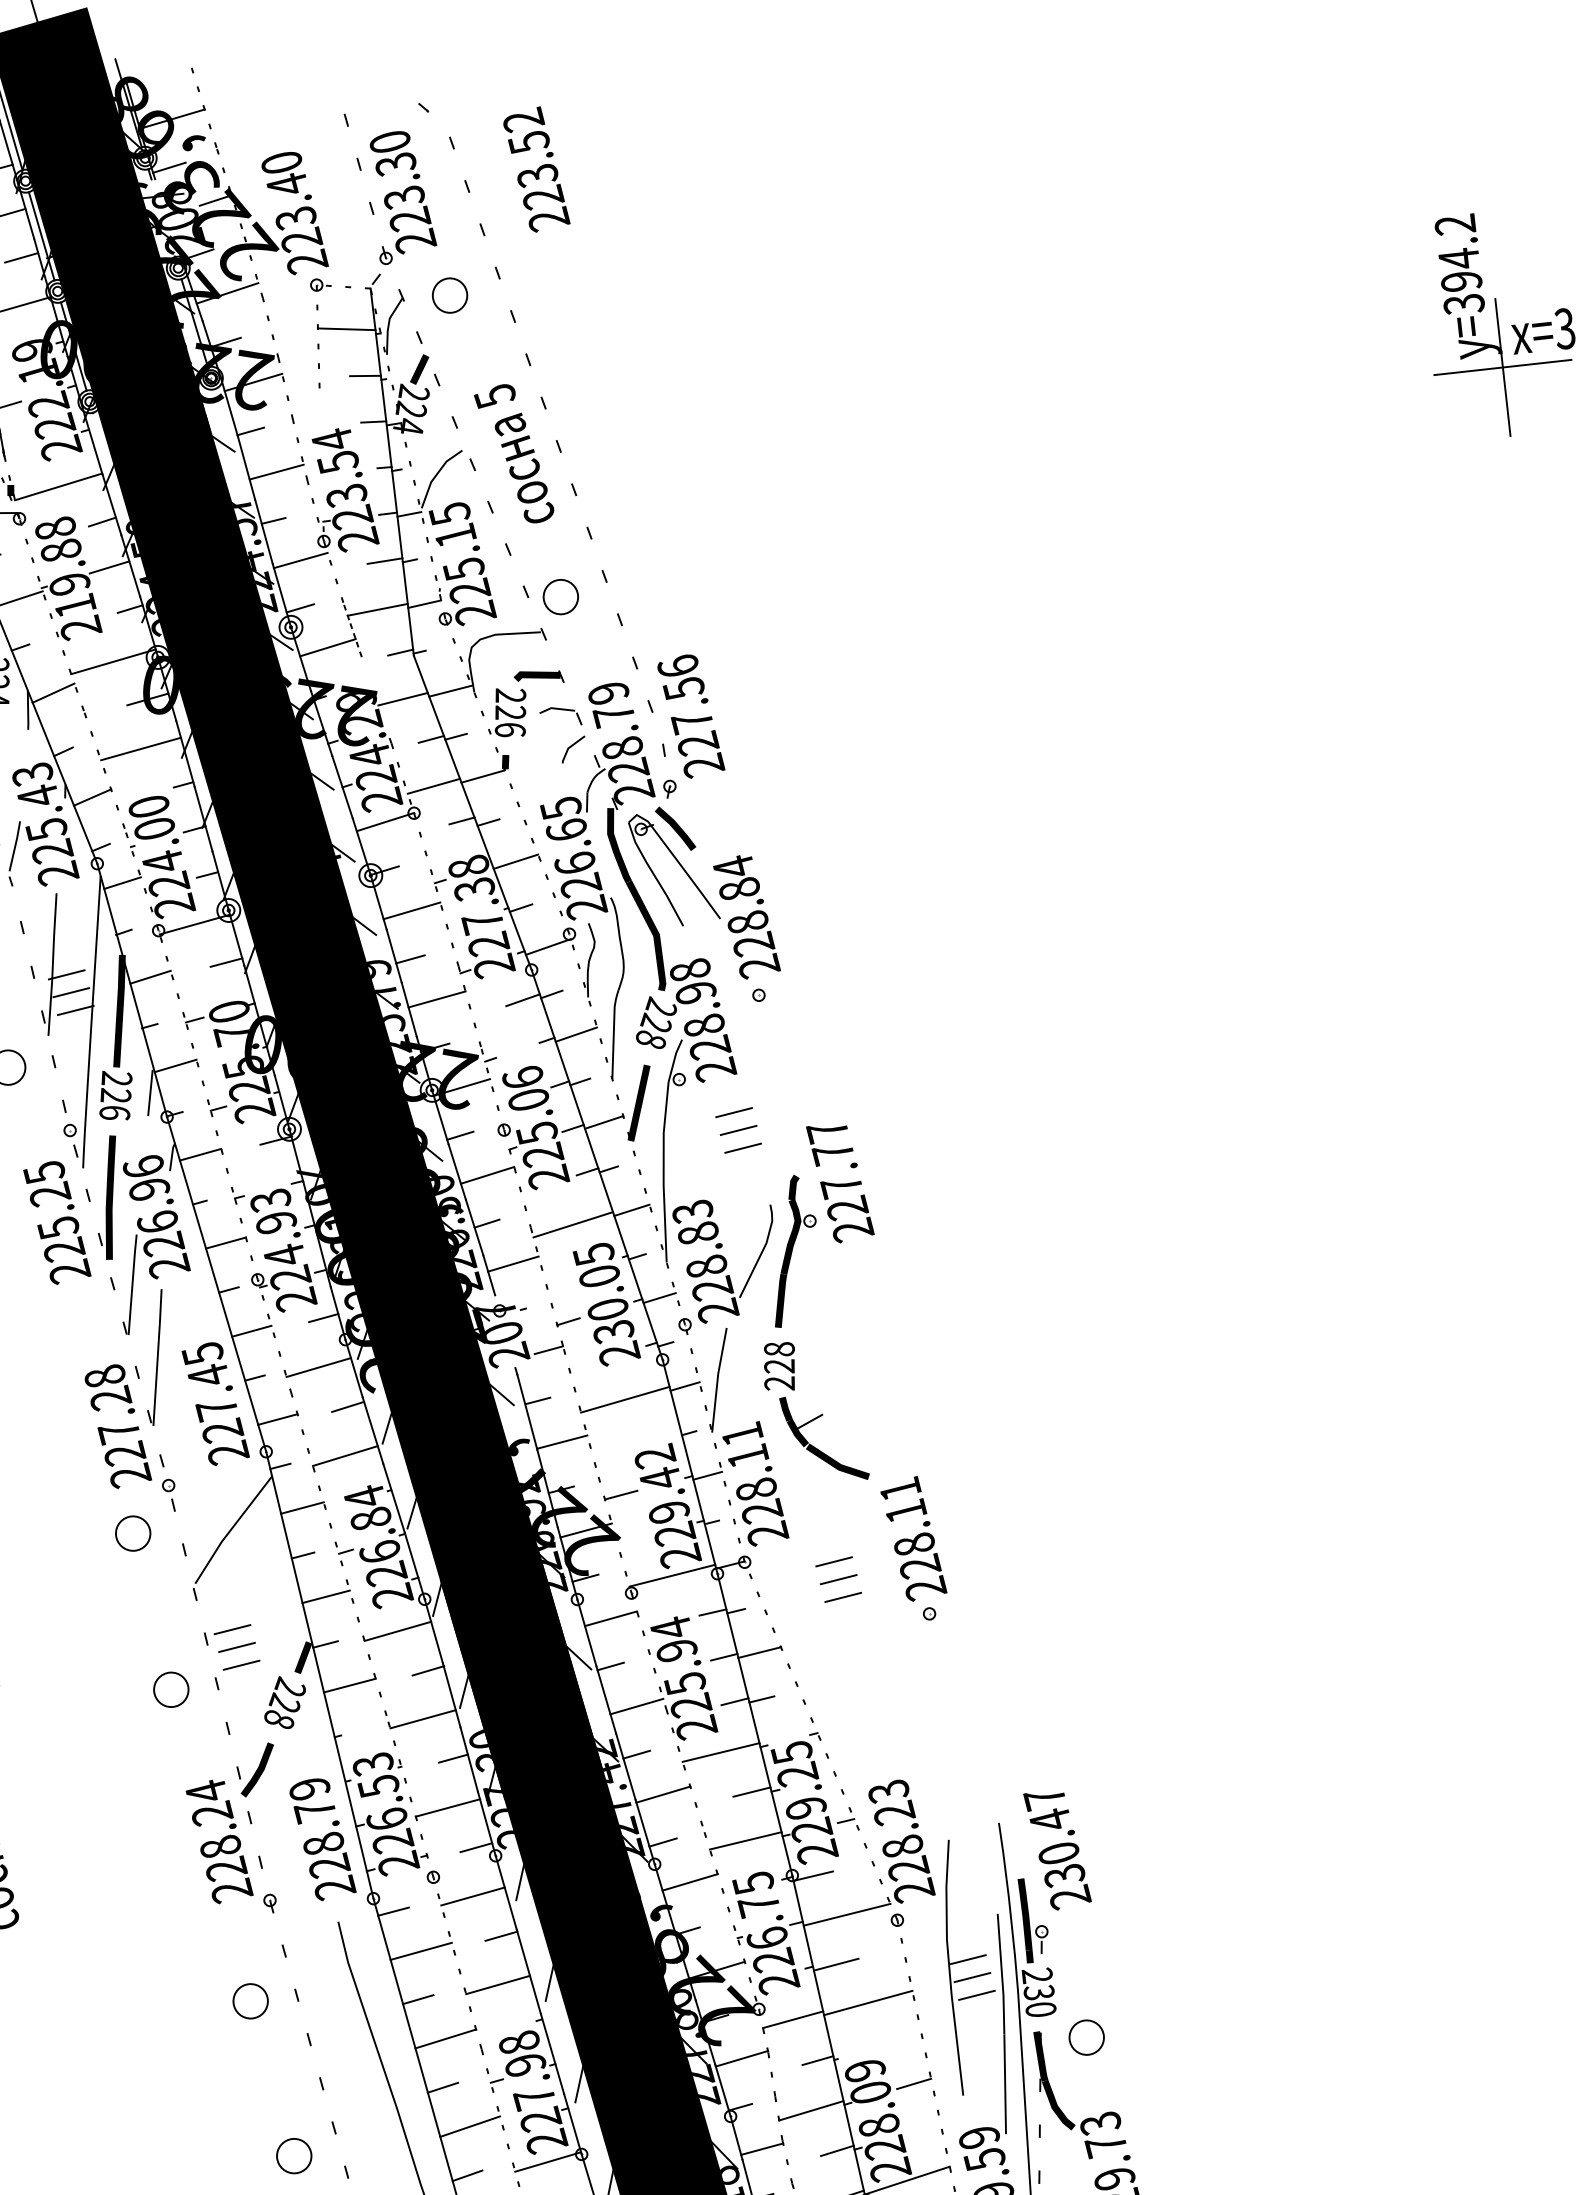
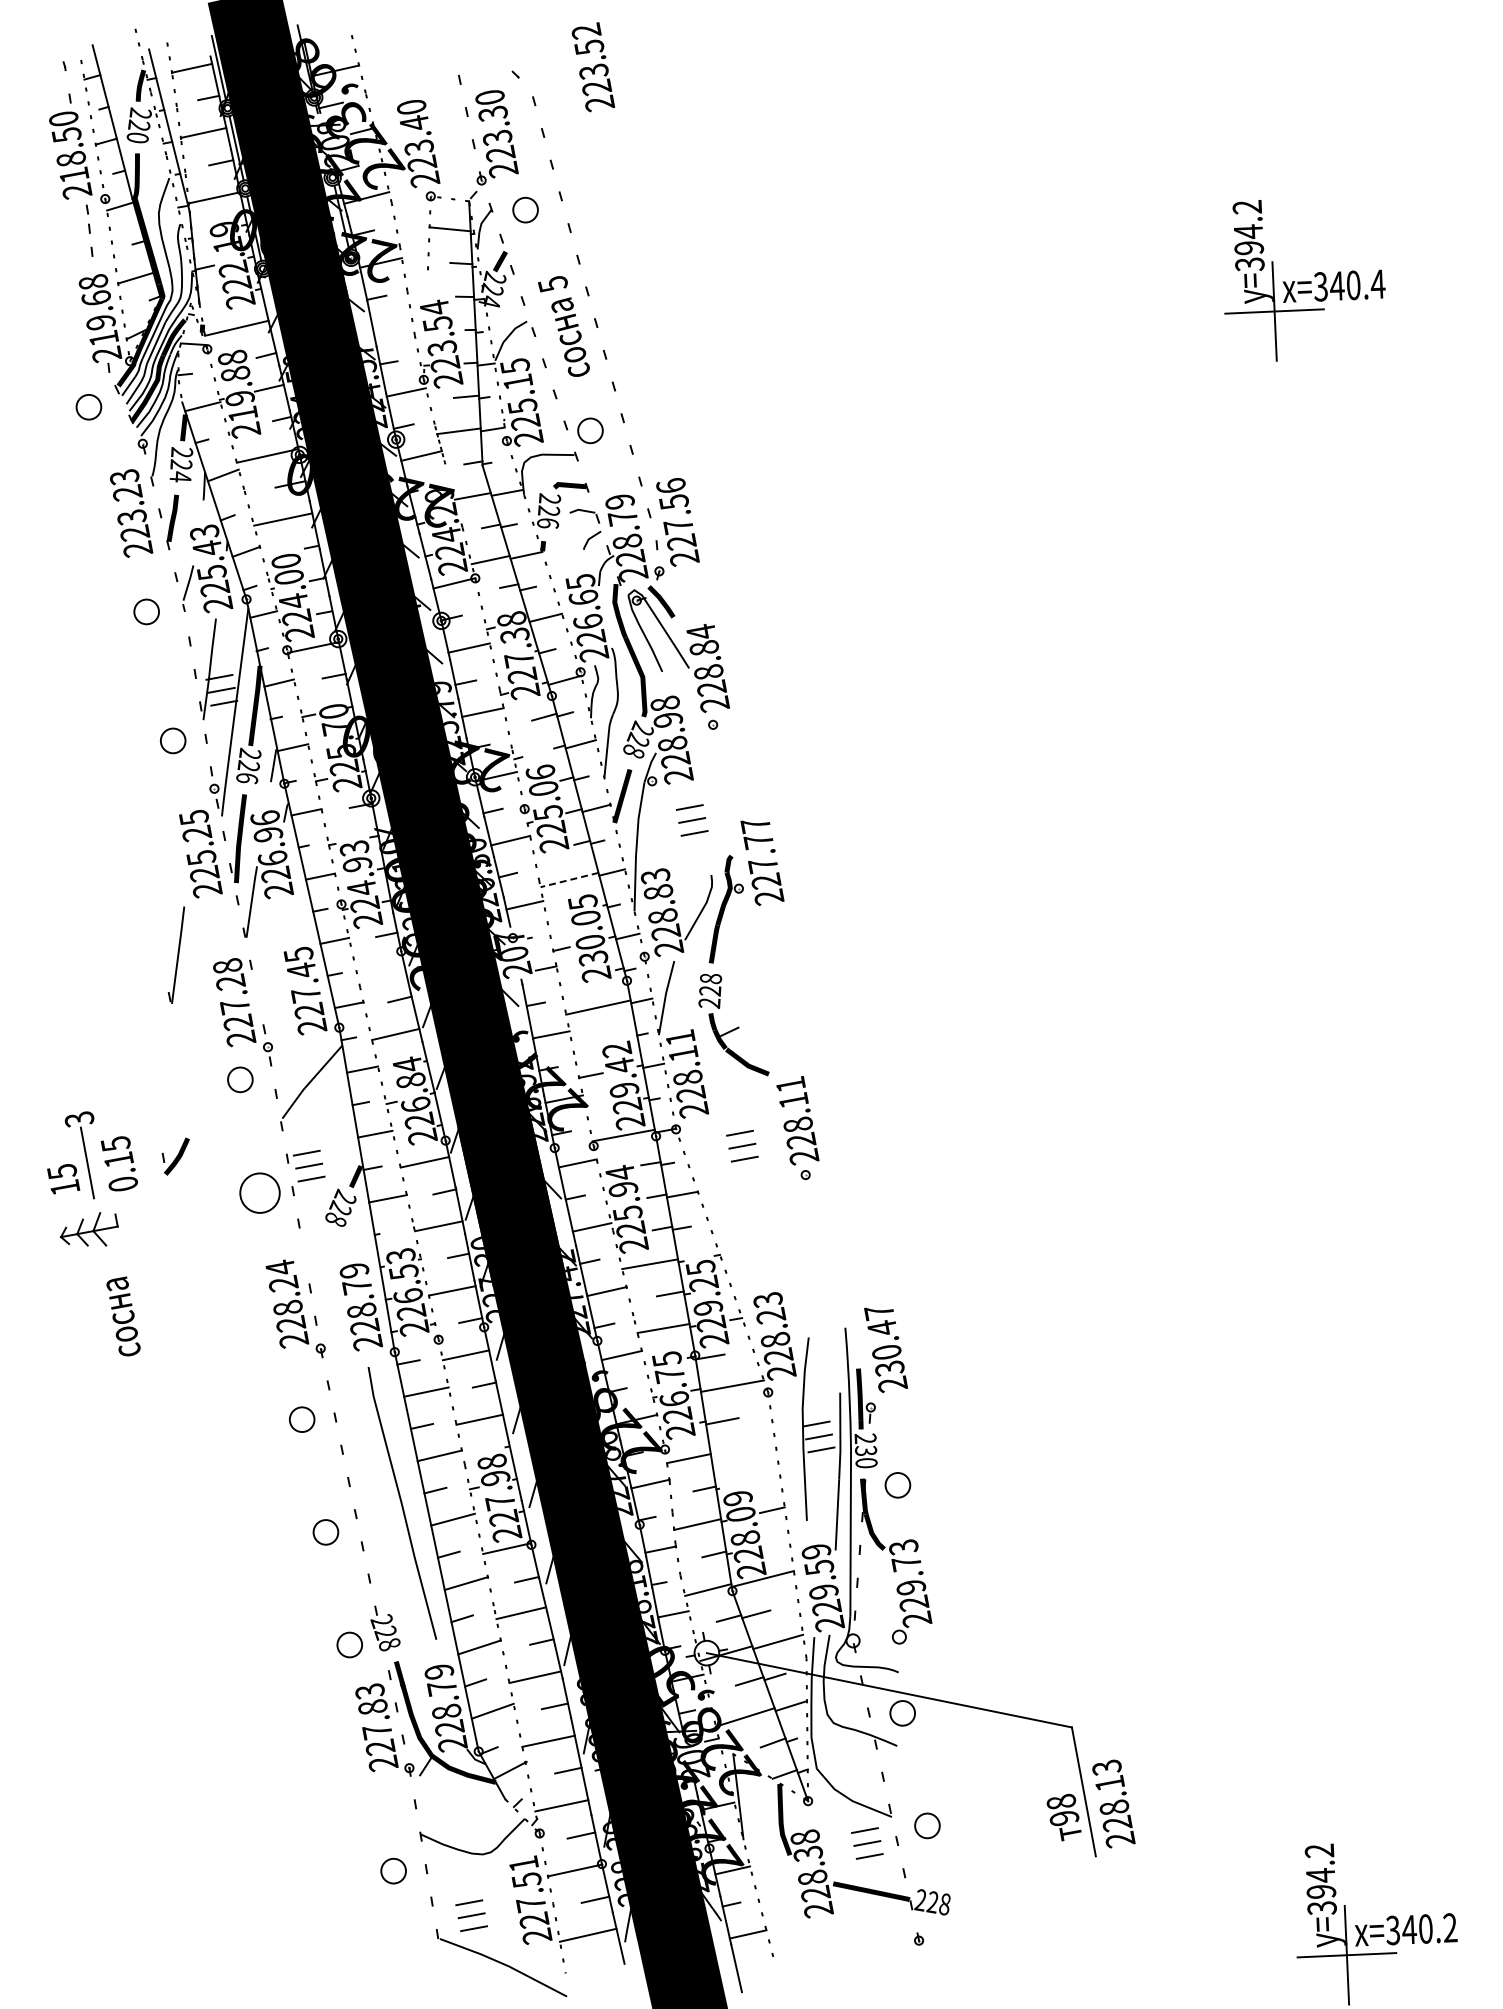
text: (536, 169) -> (593, 67), moved
line: (275, 472) -> (392, 328), removed
line: (573, 1225) -> (569, 880), solid -> dashed
part: (155, 1356) -> (176, 954), moved
line: (318, 1366) -> (380, 969), removed
circle: (171, 1690) -> (260, 1193), size x1.6
part: (255, 1769) -> (175, 1156), moved
line: (868, 2002) -> (743, 1449), removed

